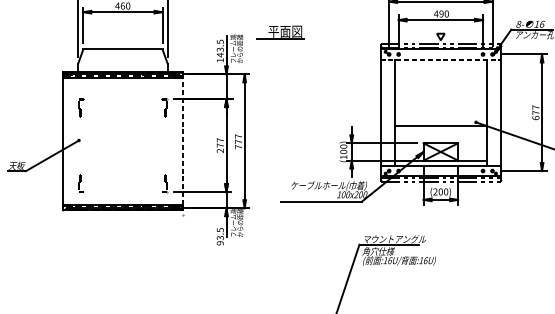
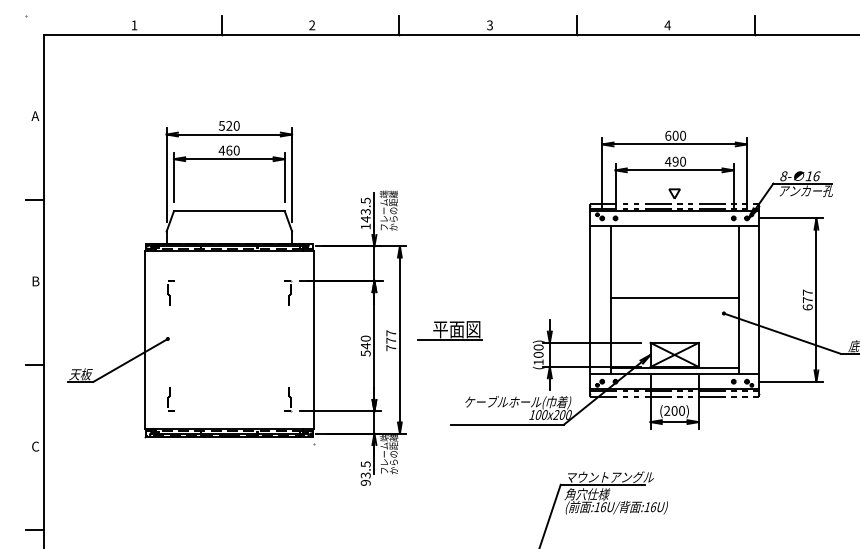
part: (280, 32) -> (449, 330), moved
line: (441, 59) -> (675, 225), dashed -> solid
line: (440, 125) -> (674, 298), moved
line: (182, 140) -> (313, 339), dashed -> solid
text: (220, 145) -> (365, 345), 277 -> 540

